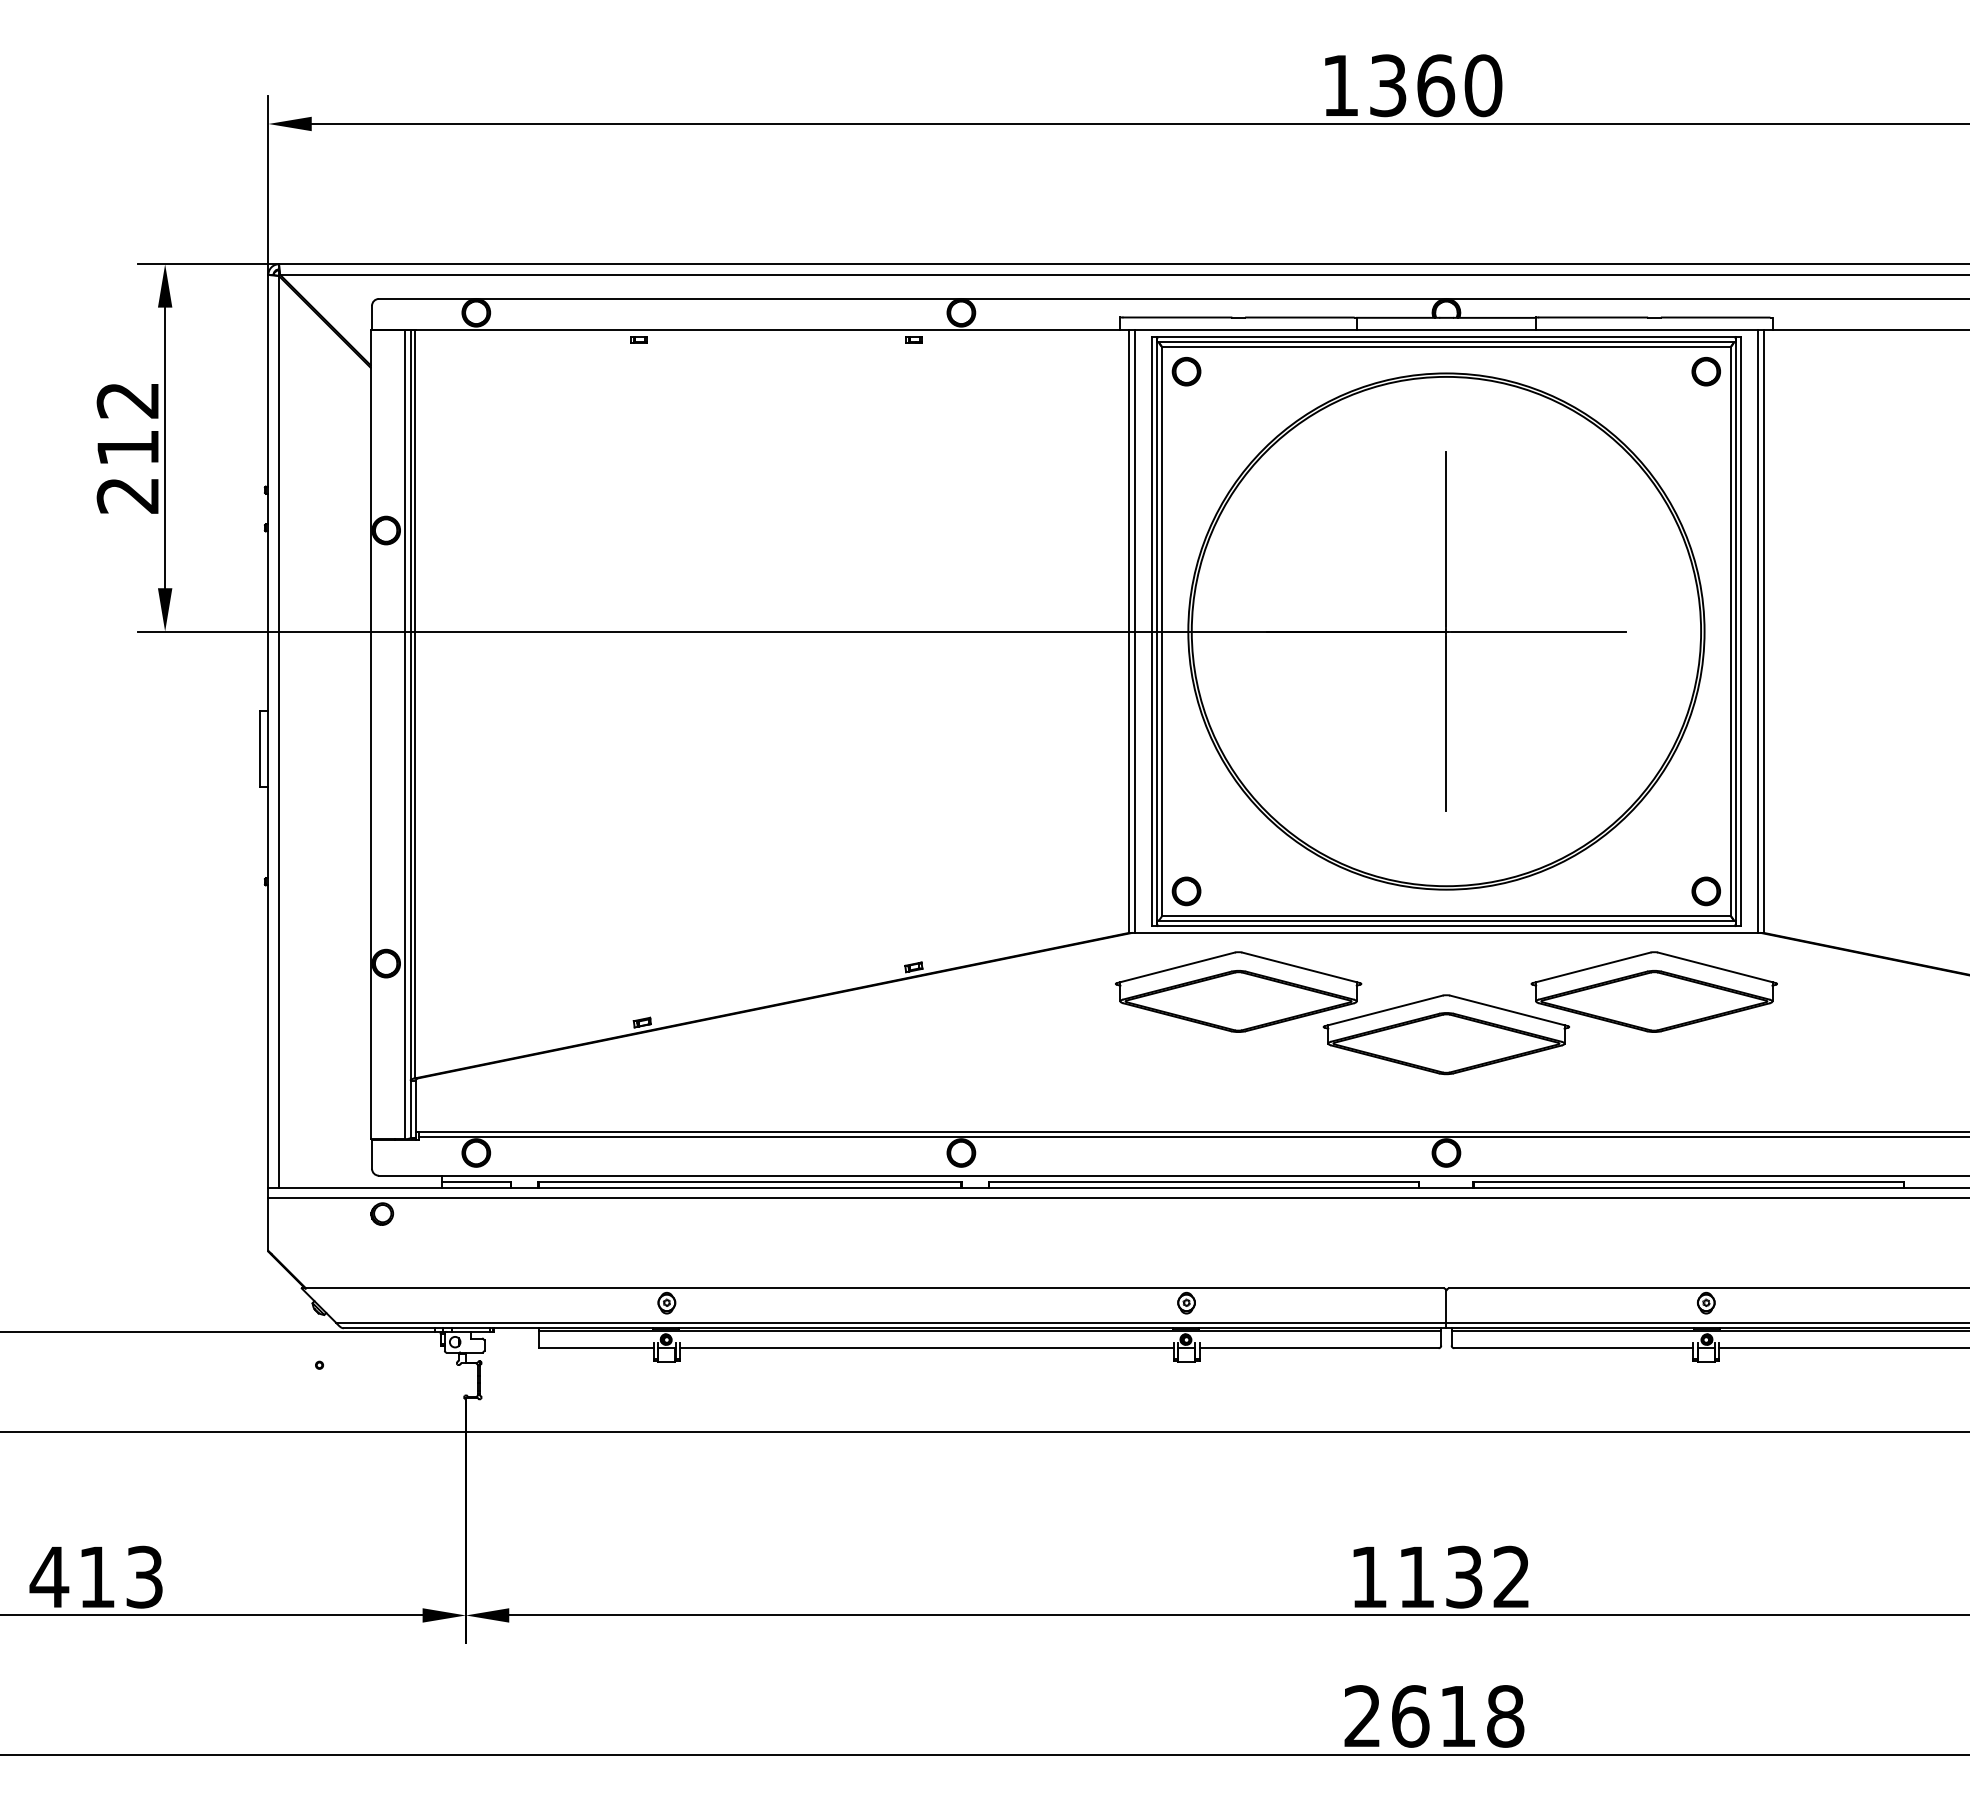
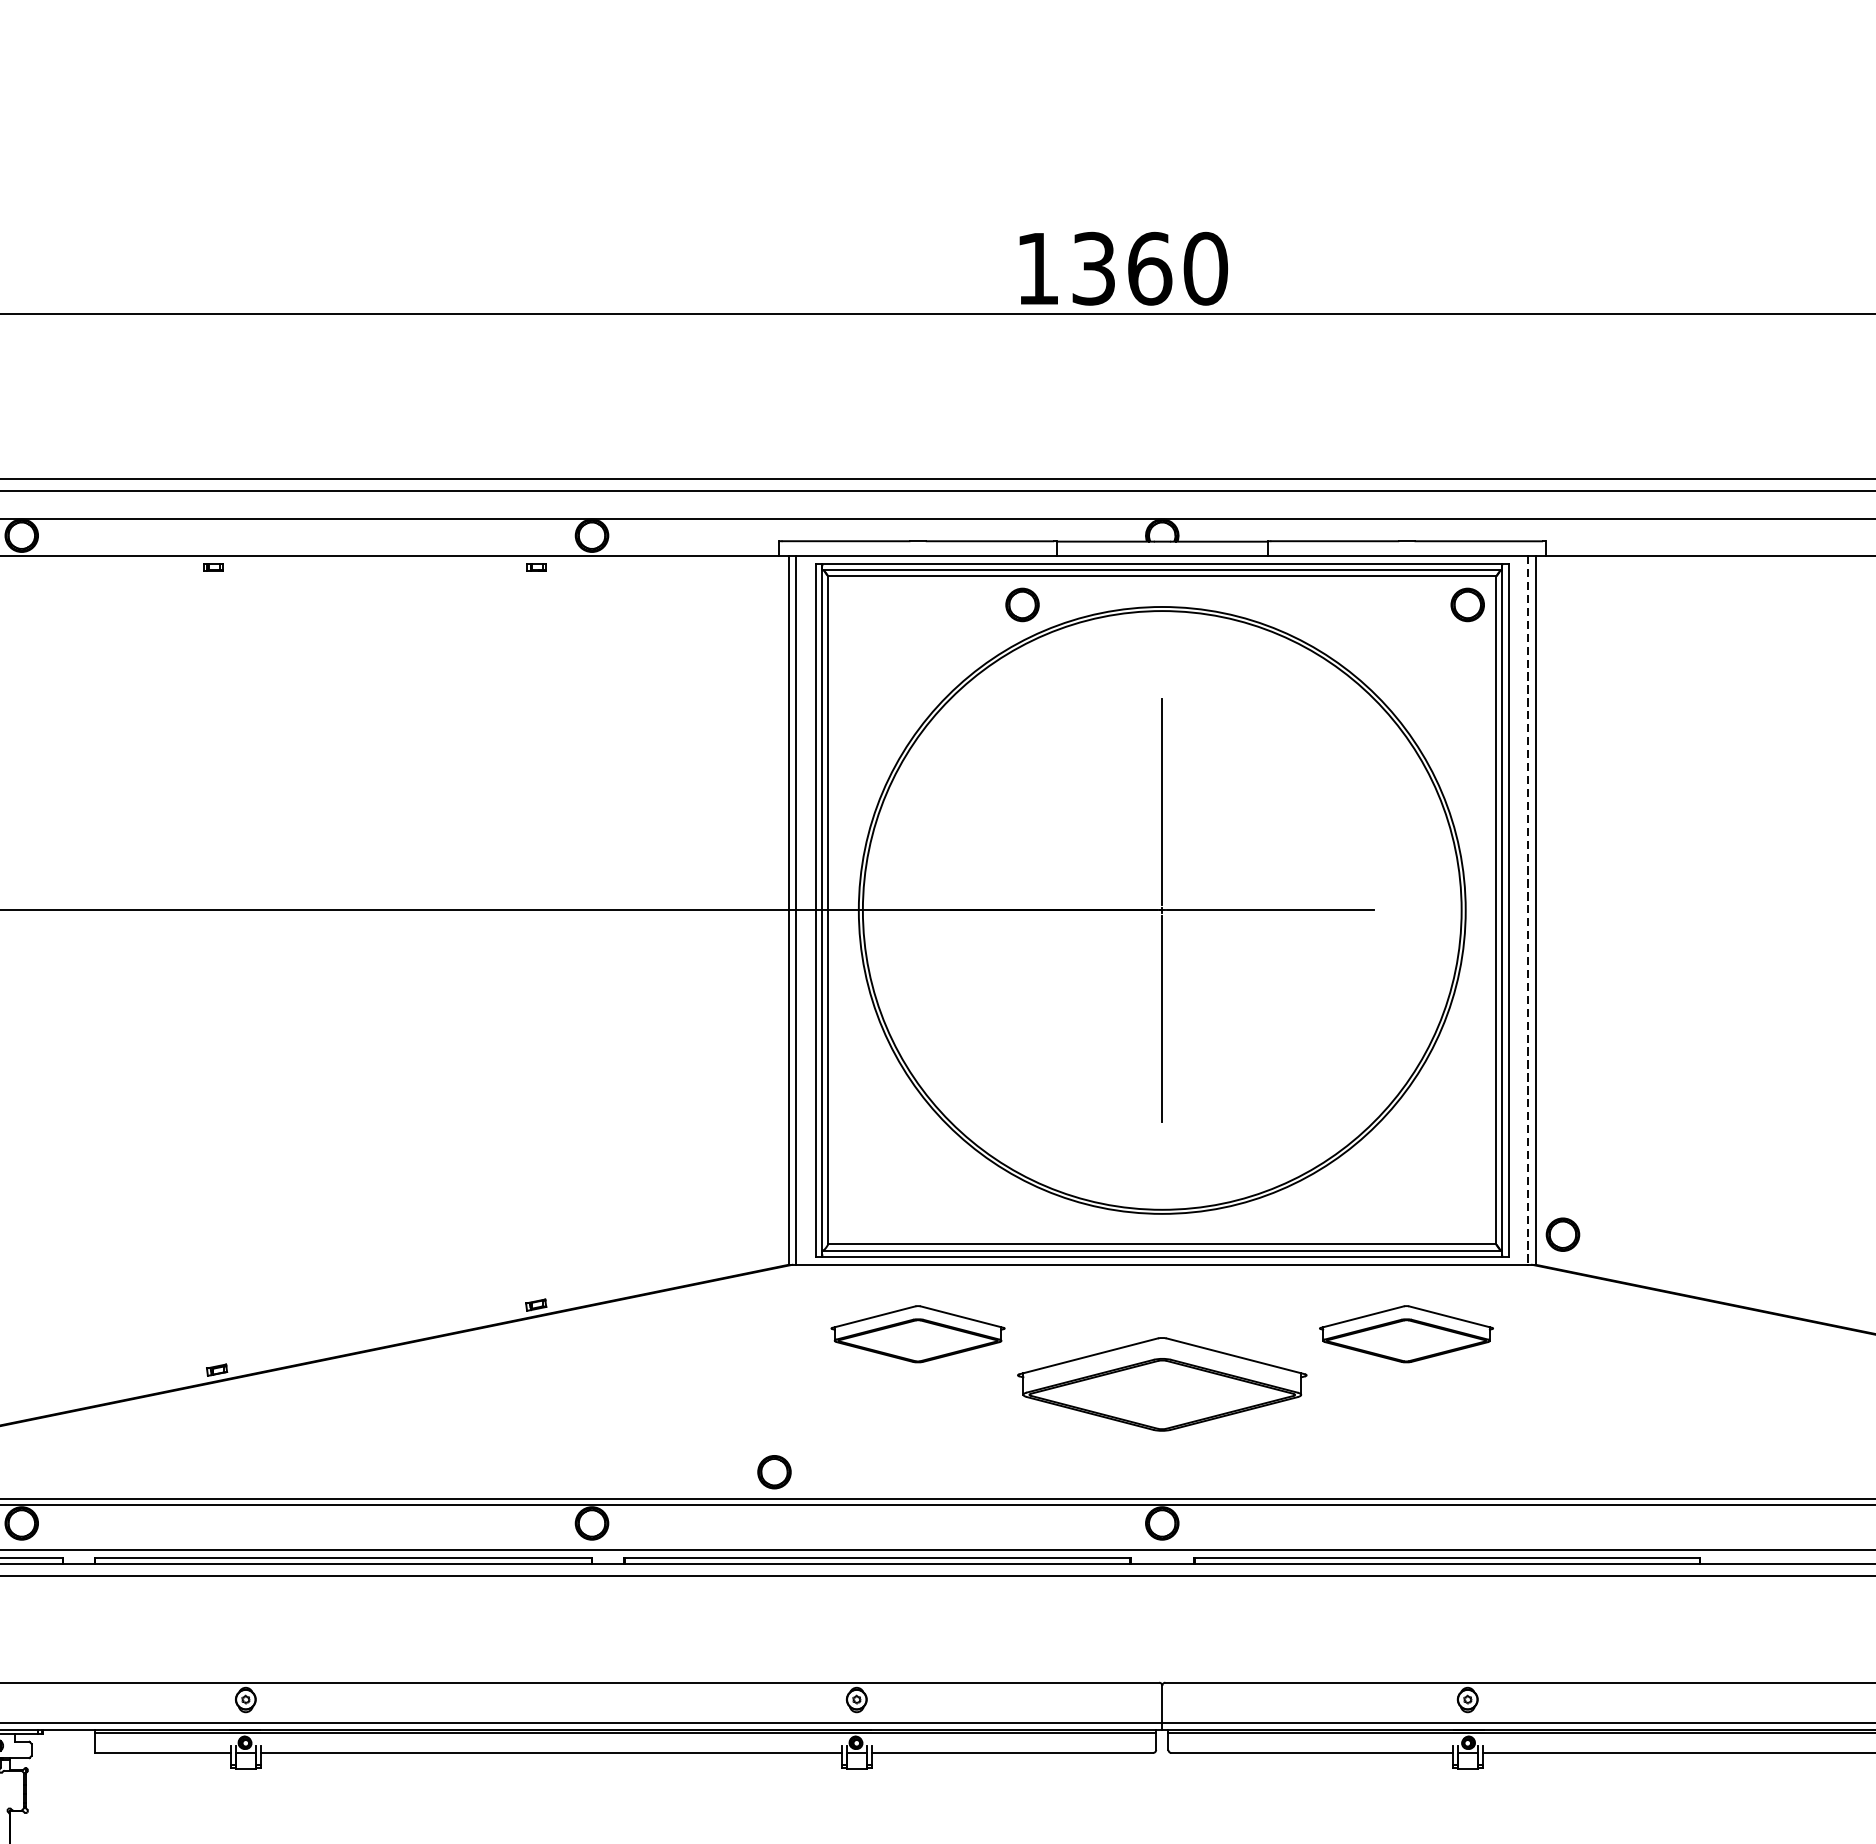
part: (1186, 371) -> (1022, 604), moved
line: (1757, 632) -> (1527, 911), solid -> dashed
part: (1186, 891) -> (774, 1472), moved
part: (1705, 891) -> (1562, 1234), moved
part: (1238, 991) -> (917, 1333), size x0.6
part: (1653, 991) -> (1405, 1333), size x0.6

